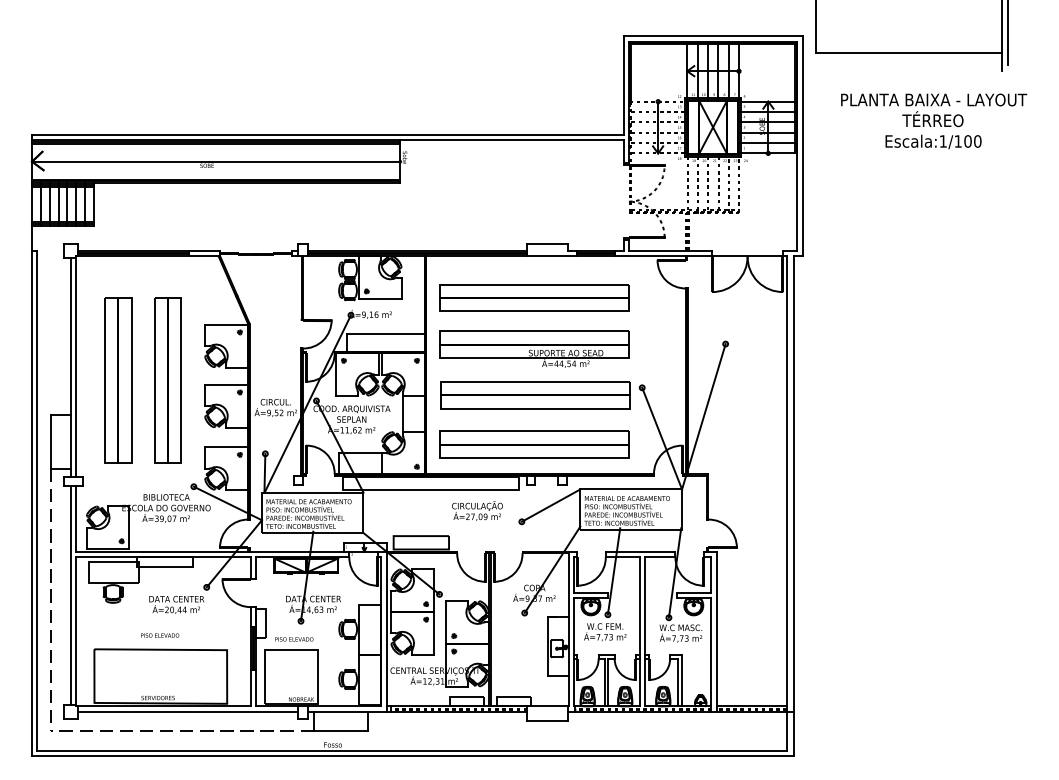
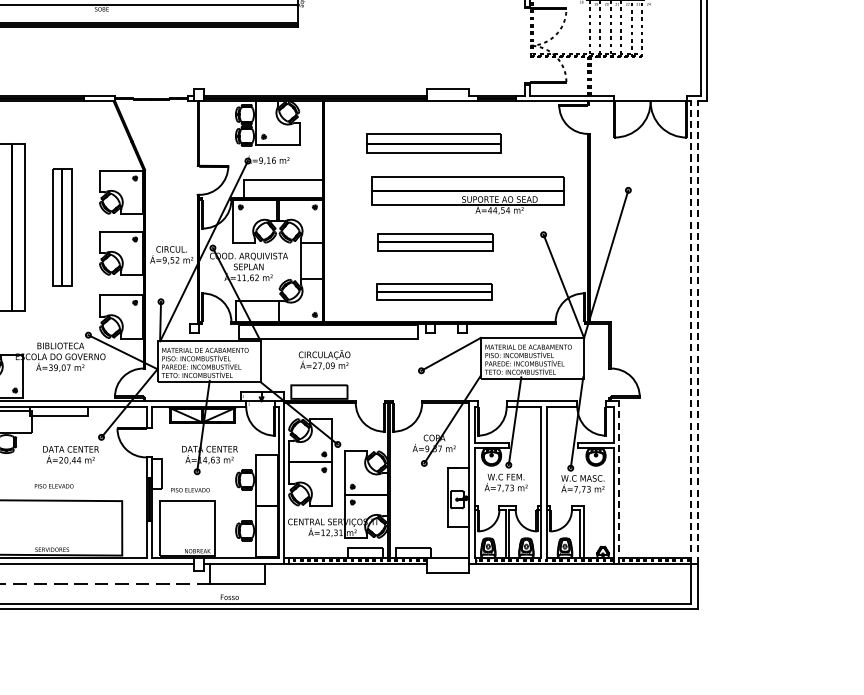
part: (534, 297) -> (434, 143), size x0.7
part: (534, 348) -> (467, 194), moved
part: (167, 380) -> (61, 227), size x0.7
part: (535, 395) -> (435, 242), size x0.6
part: (534, 444) -> (434, 292), size x0.6
line: (786, 484) -> (690, 332), solid -> dashed
line: (794, 484) -> (698, 332), solid -> dashed
text: (477, 510) -> (324, 359), moved
line: (716, 631) -> (619, 482), solid -> dashed

